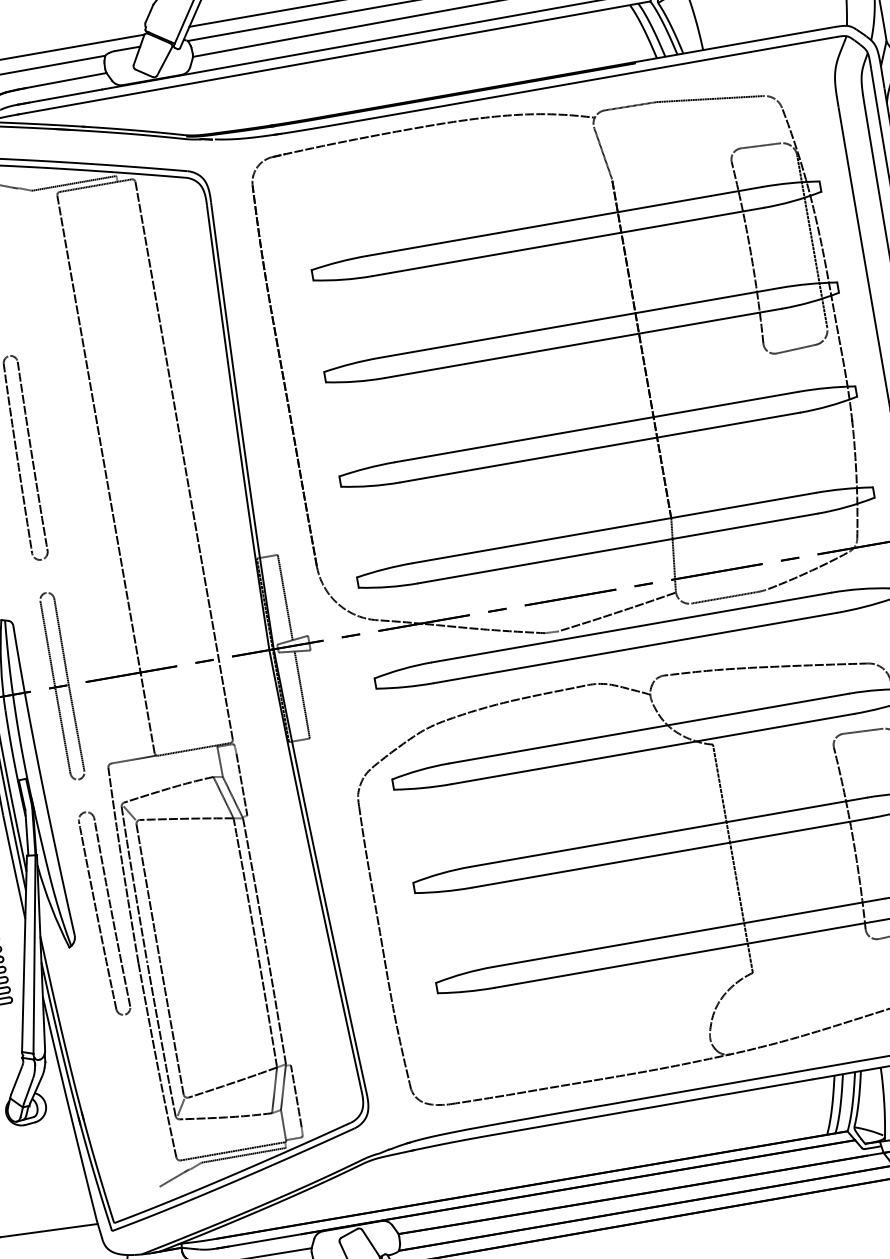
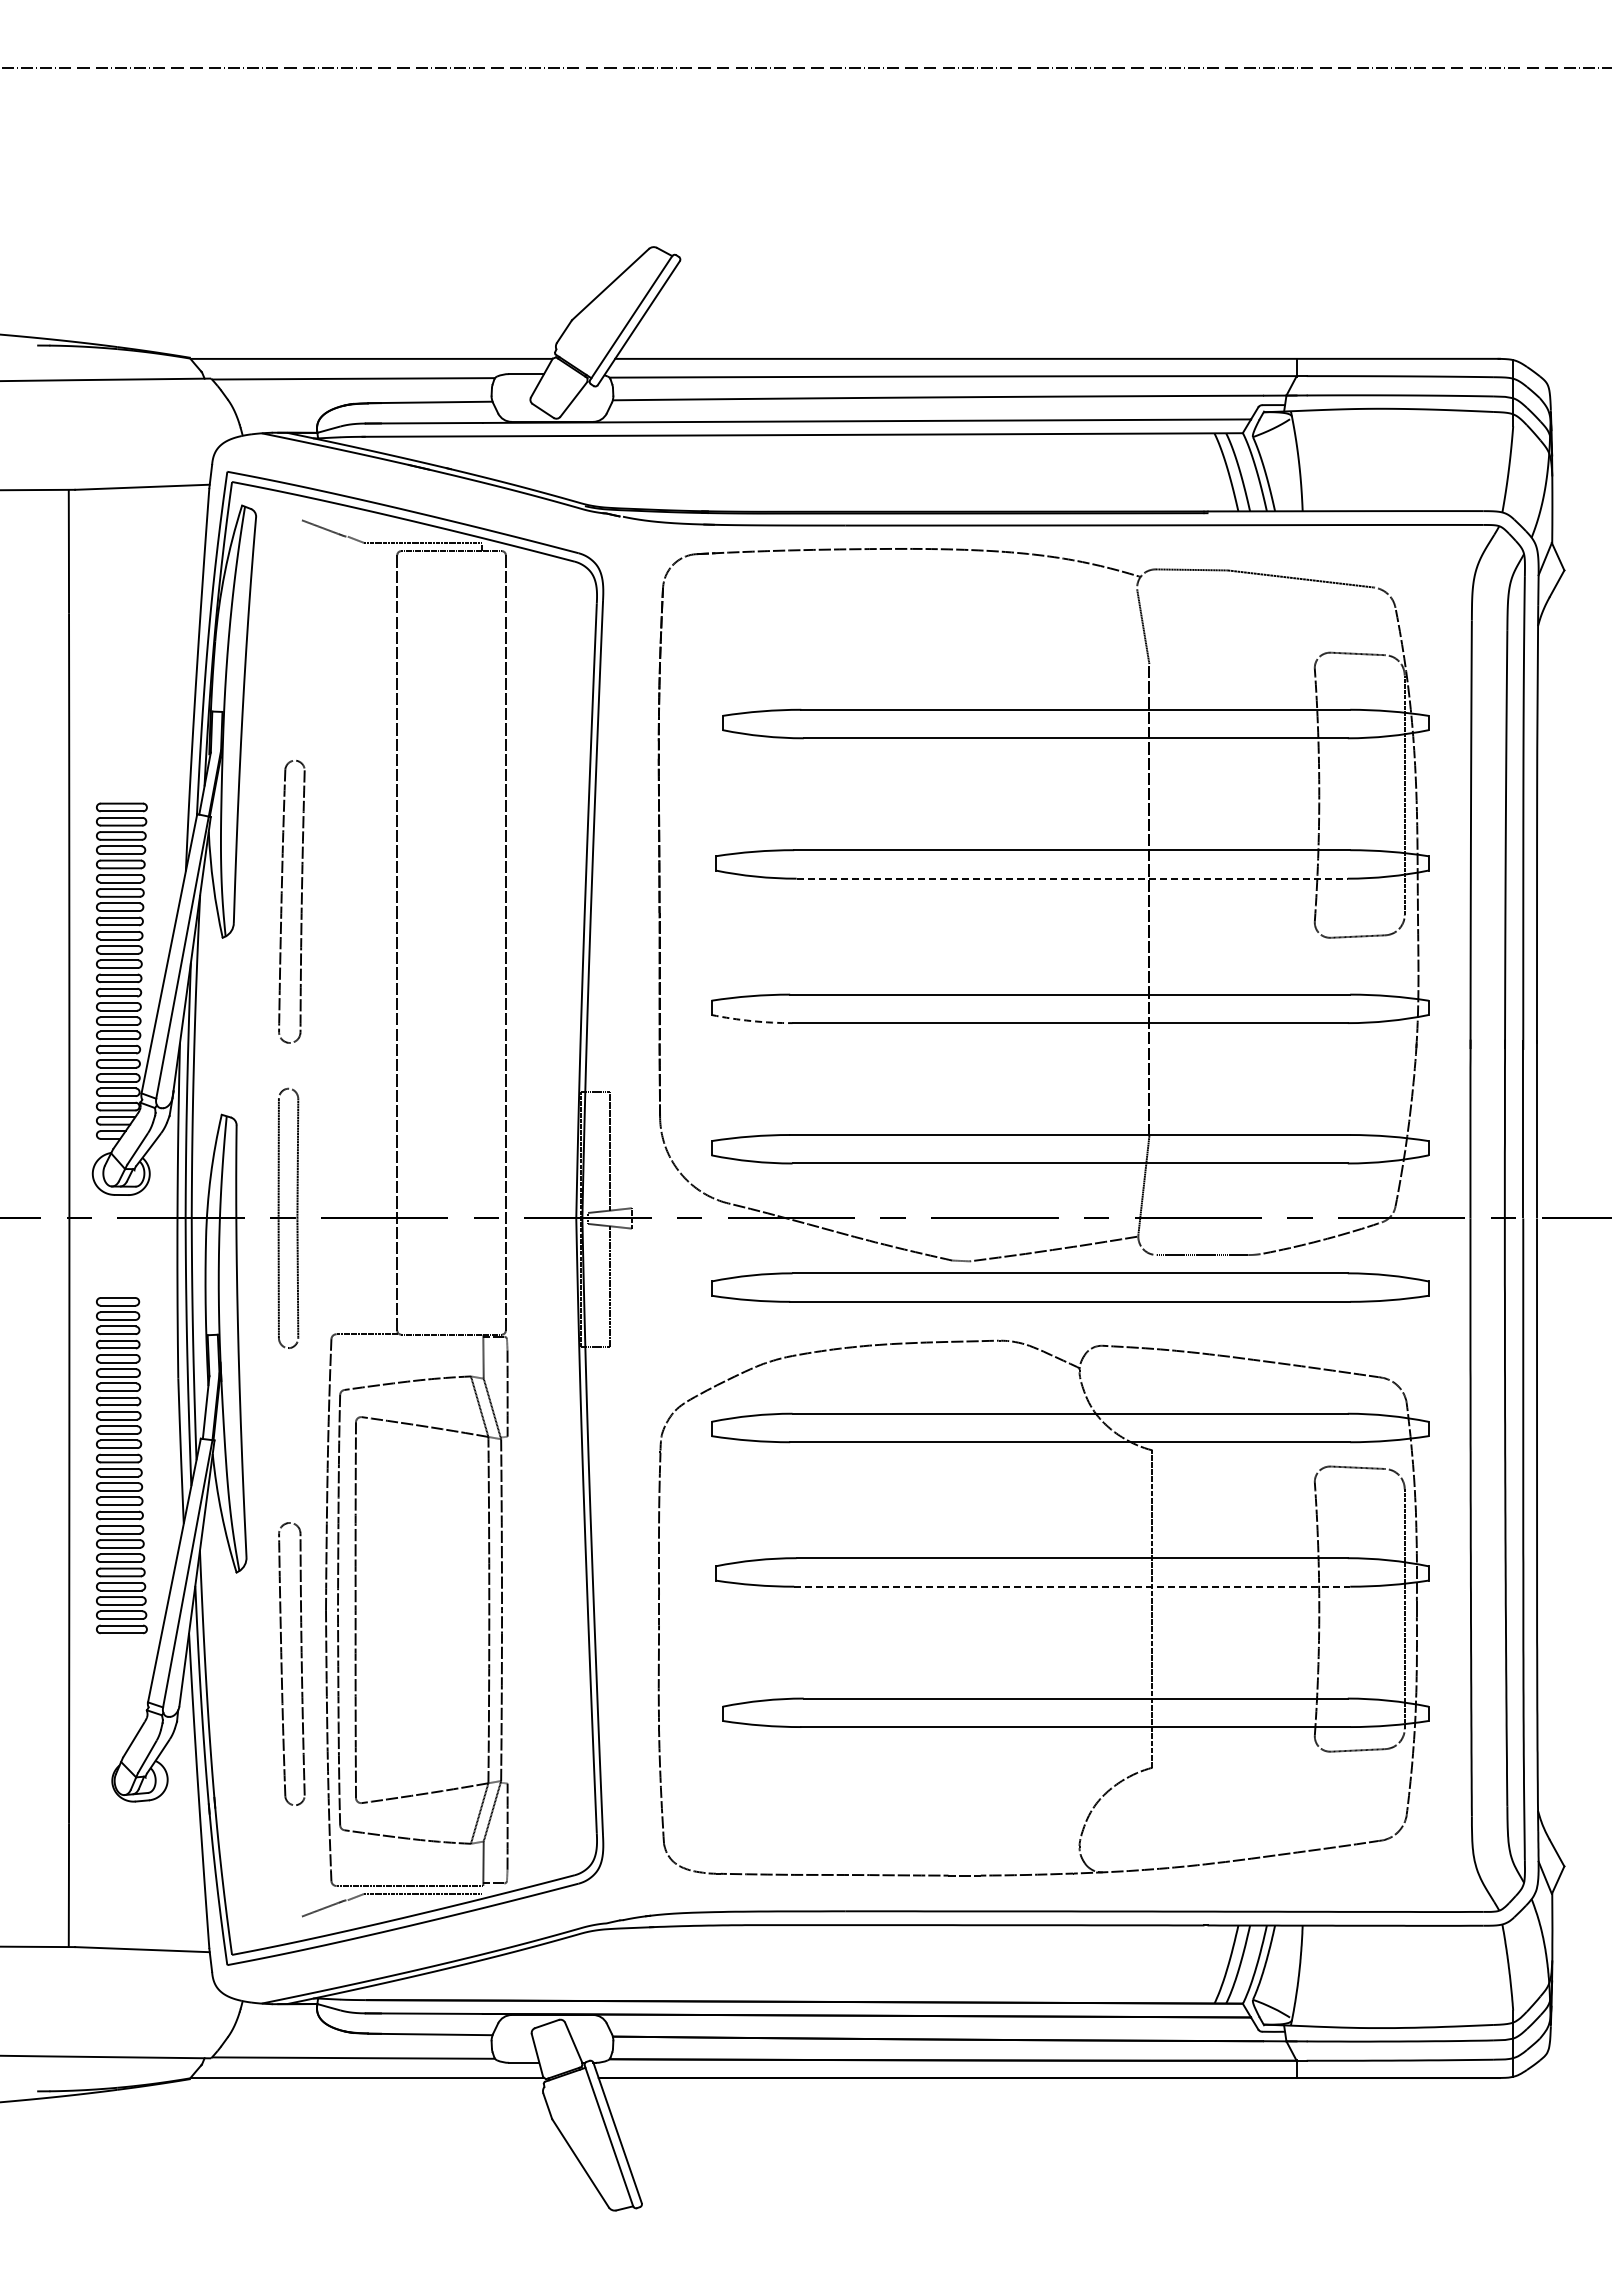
line: (583, 343) -> (1072, 878), solid -> dashed
arc: (370, 486) -> (751, 1021), solid -> dashed
line: (129, 813) -> (349, 1405), removed
line: (672, 852) -> (1072, 1586), solid -> dashed
part: (97, 914) -> (282, 1663), moved
line: (181, 1107) -> (349, 1814), removed

